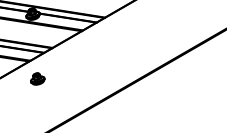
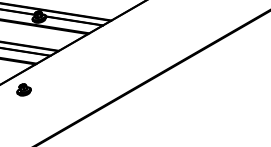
part: (37, 78) -> (23, 89), moved

